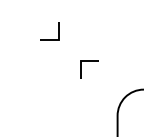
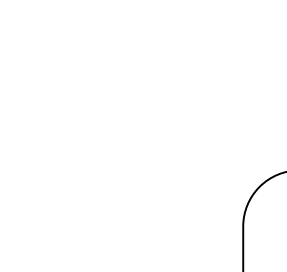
part: (59, 40) -> (118, 65), removed

